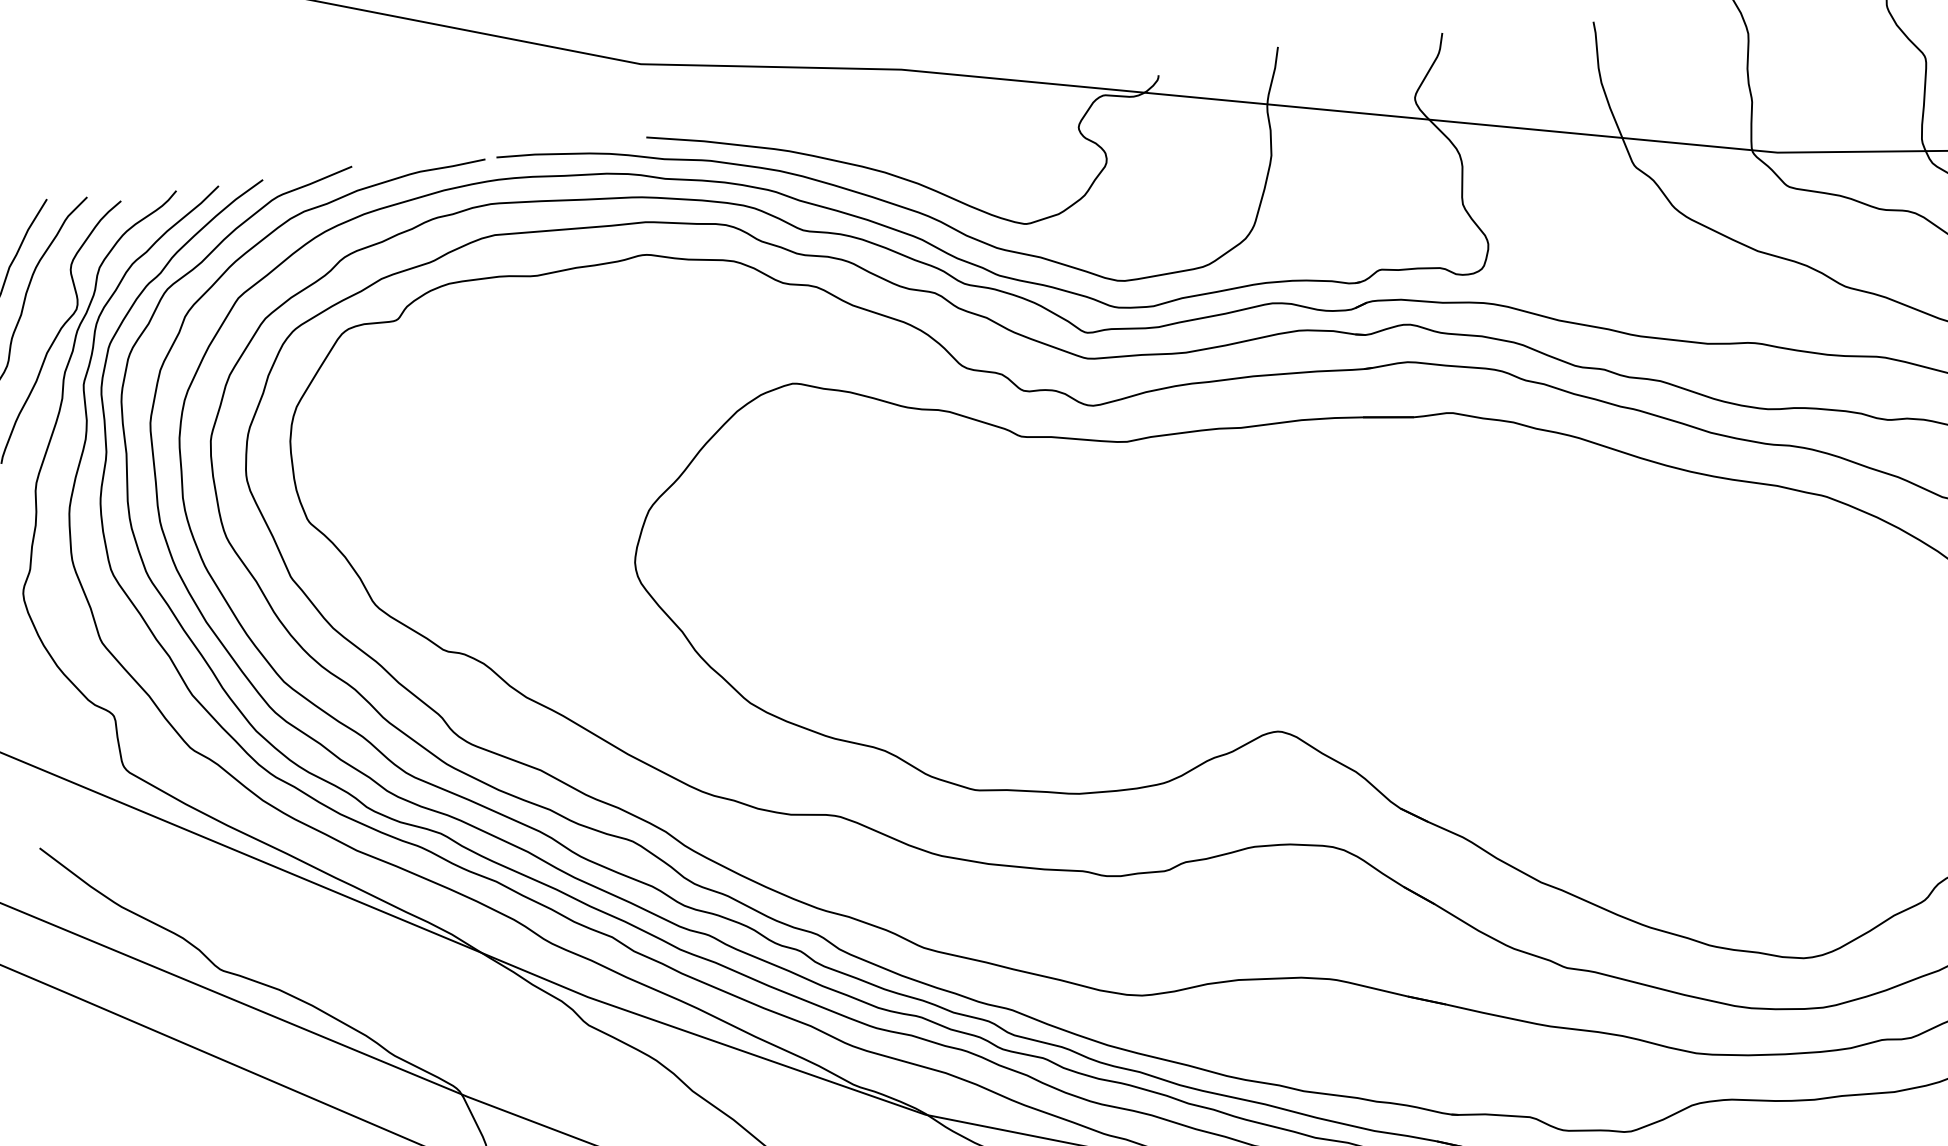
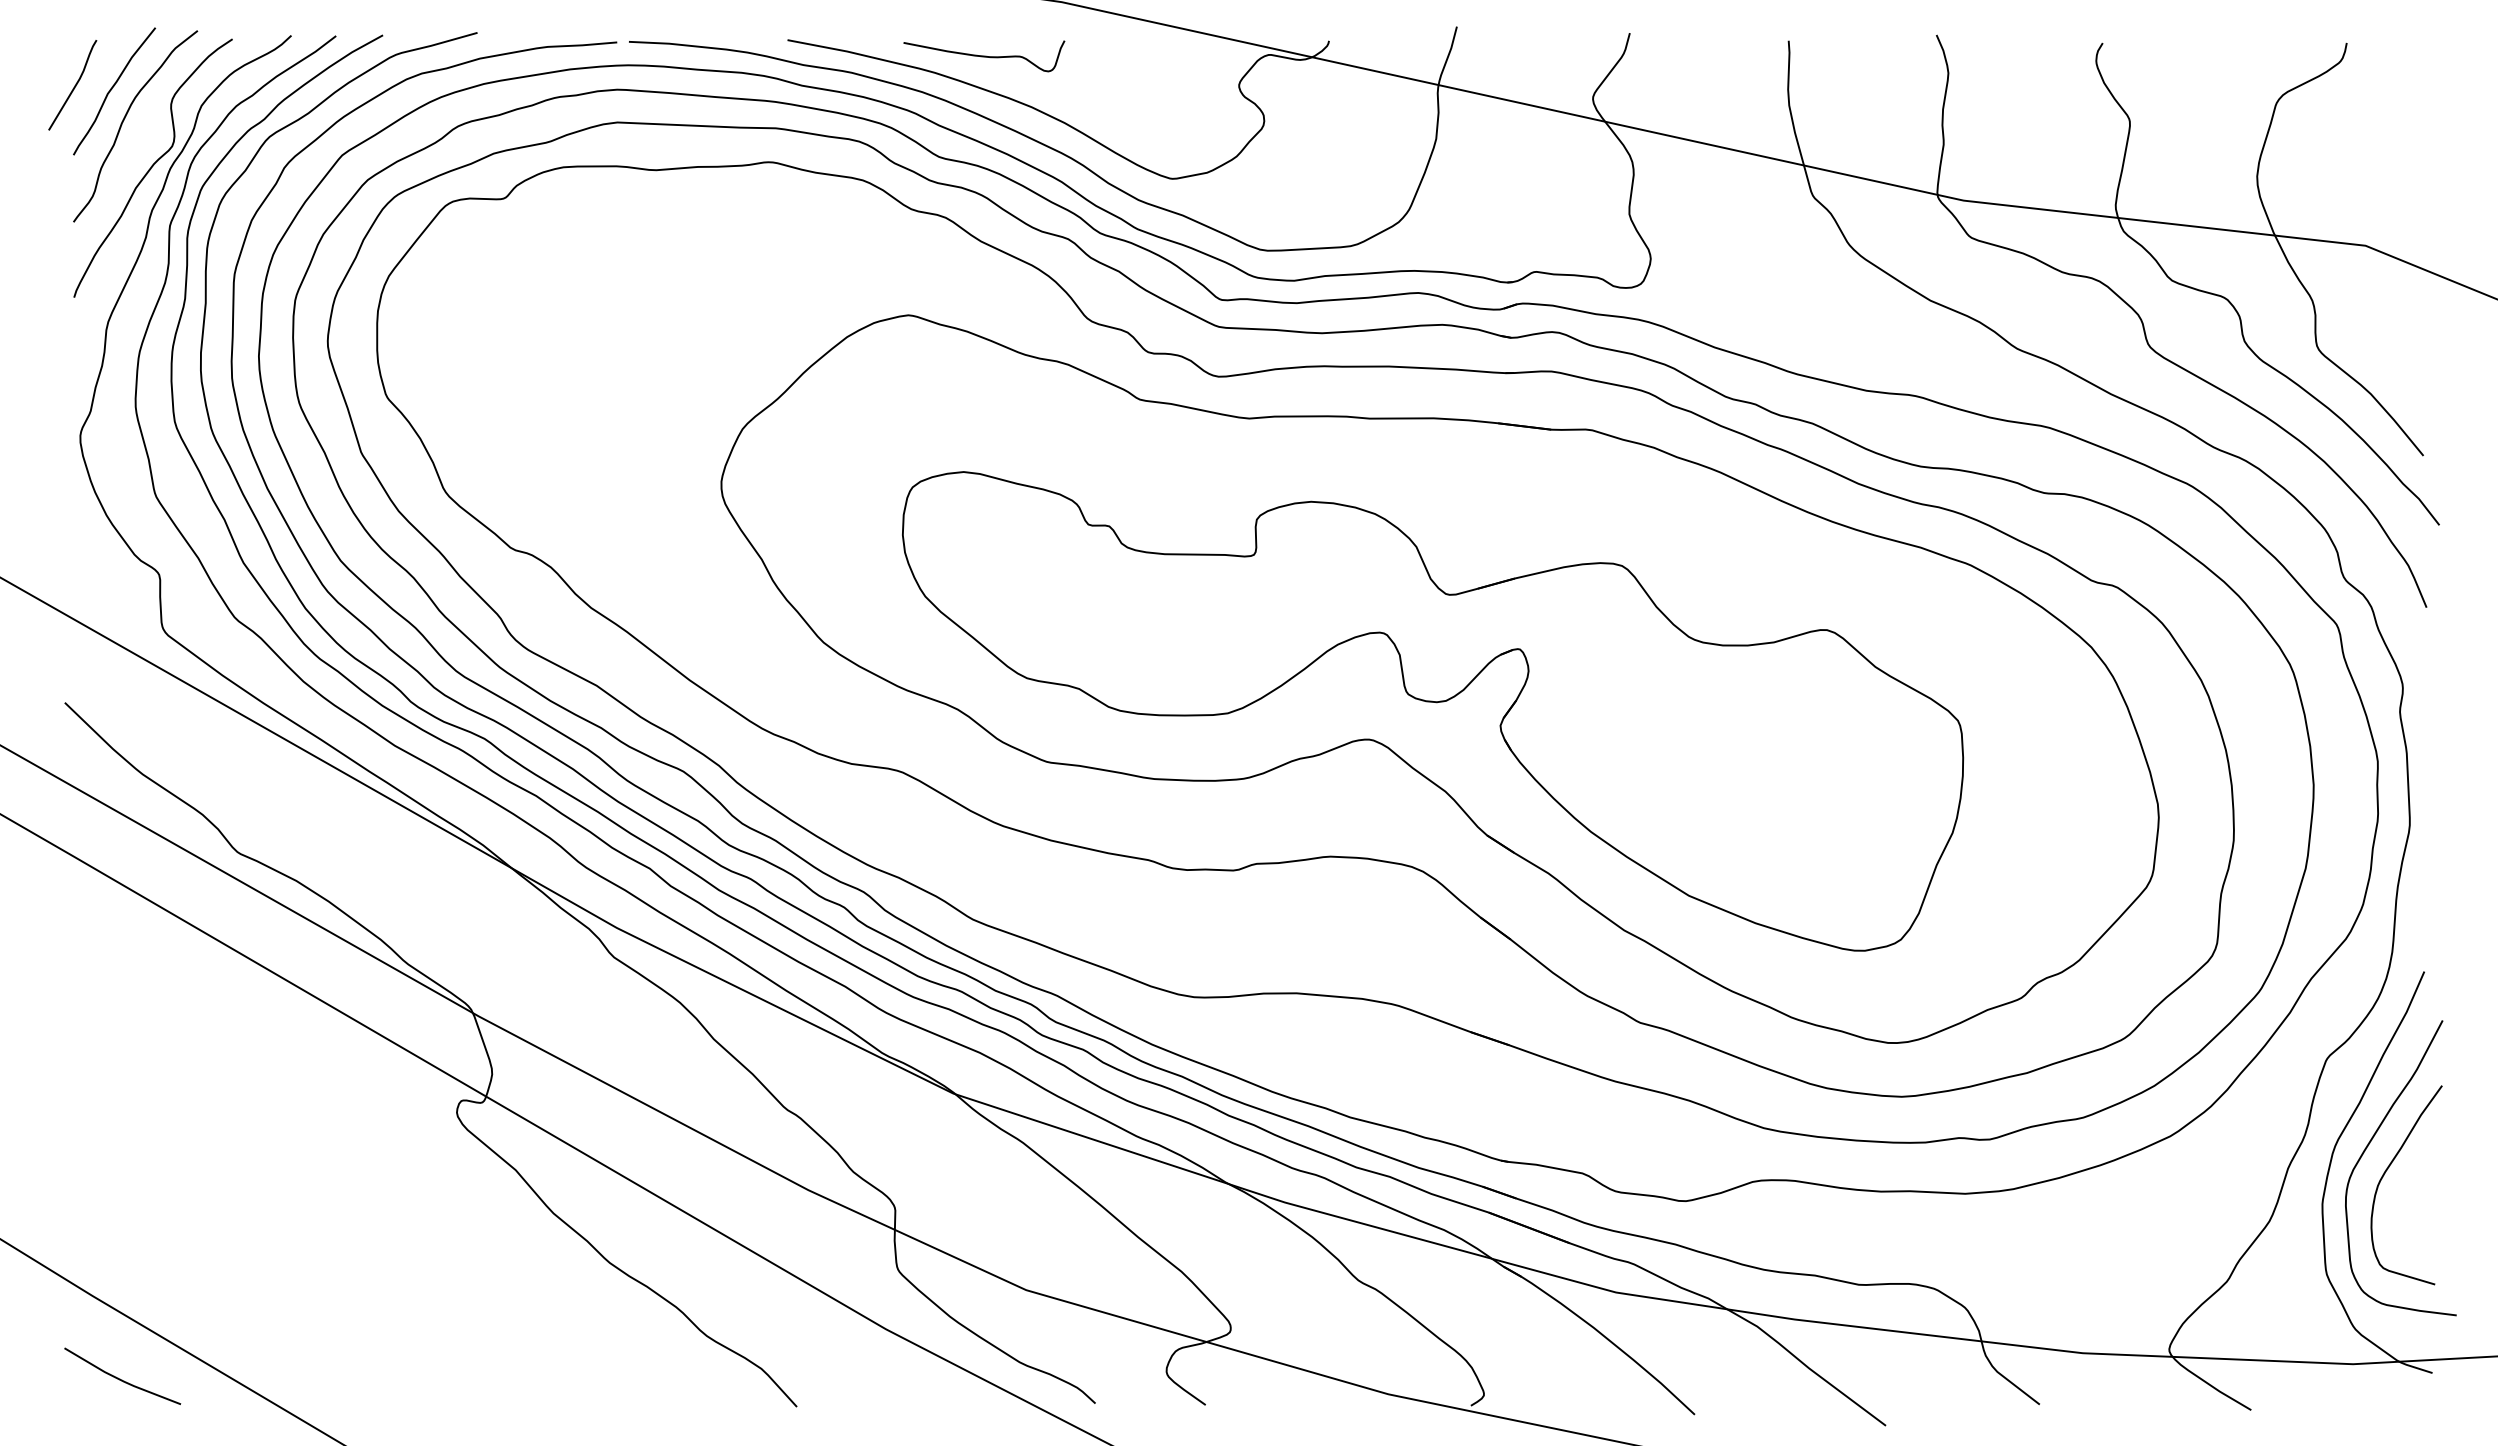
curve: (834, 130) -> (984, 56), added
part: (1337, 689) -> (1436, 703), added

